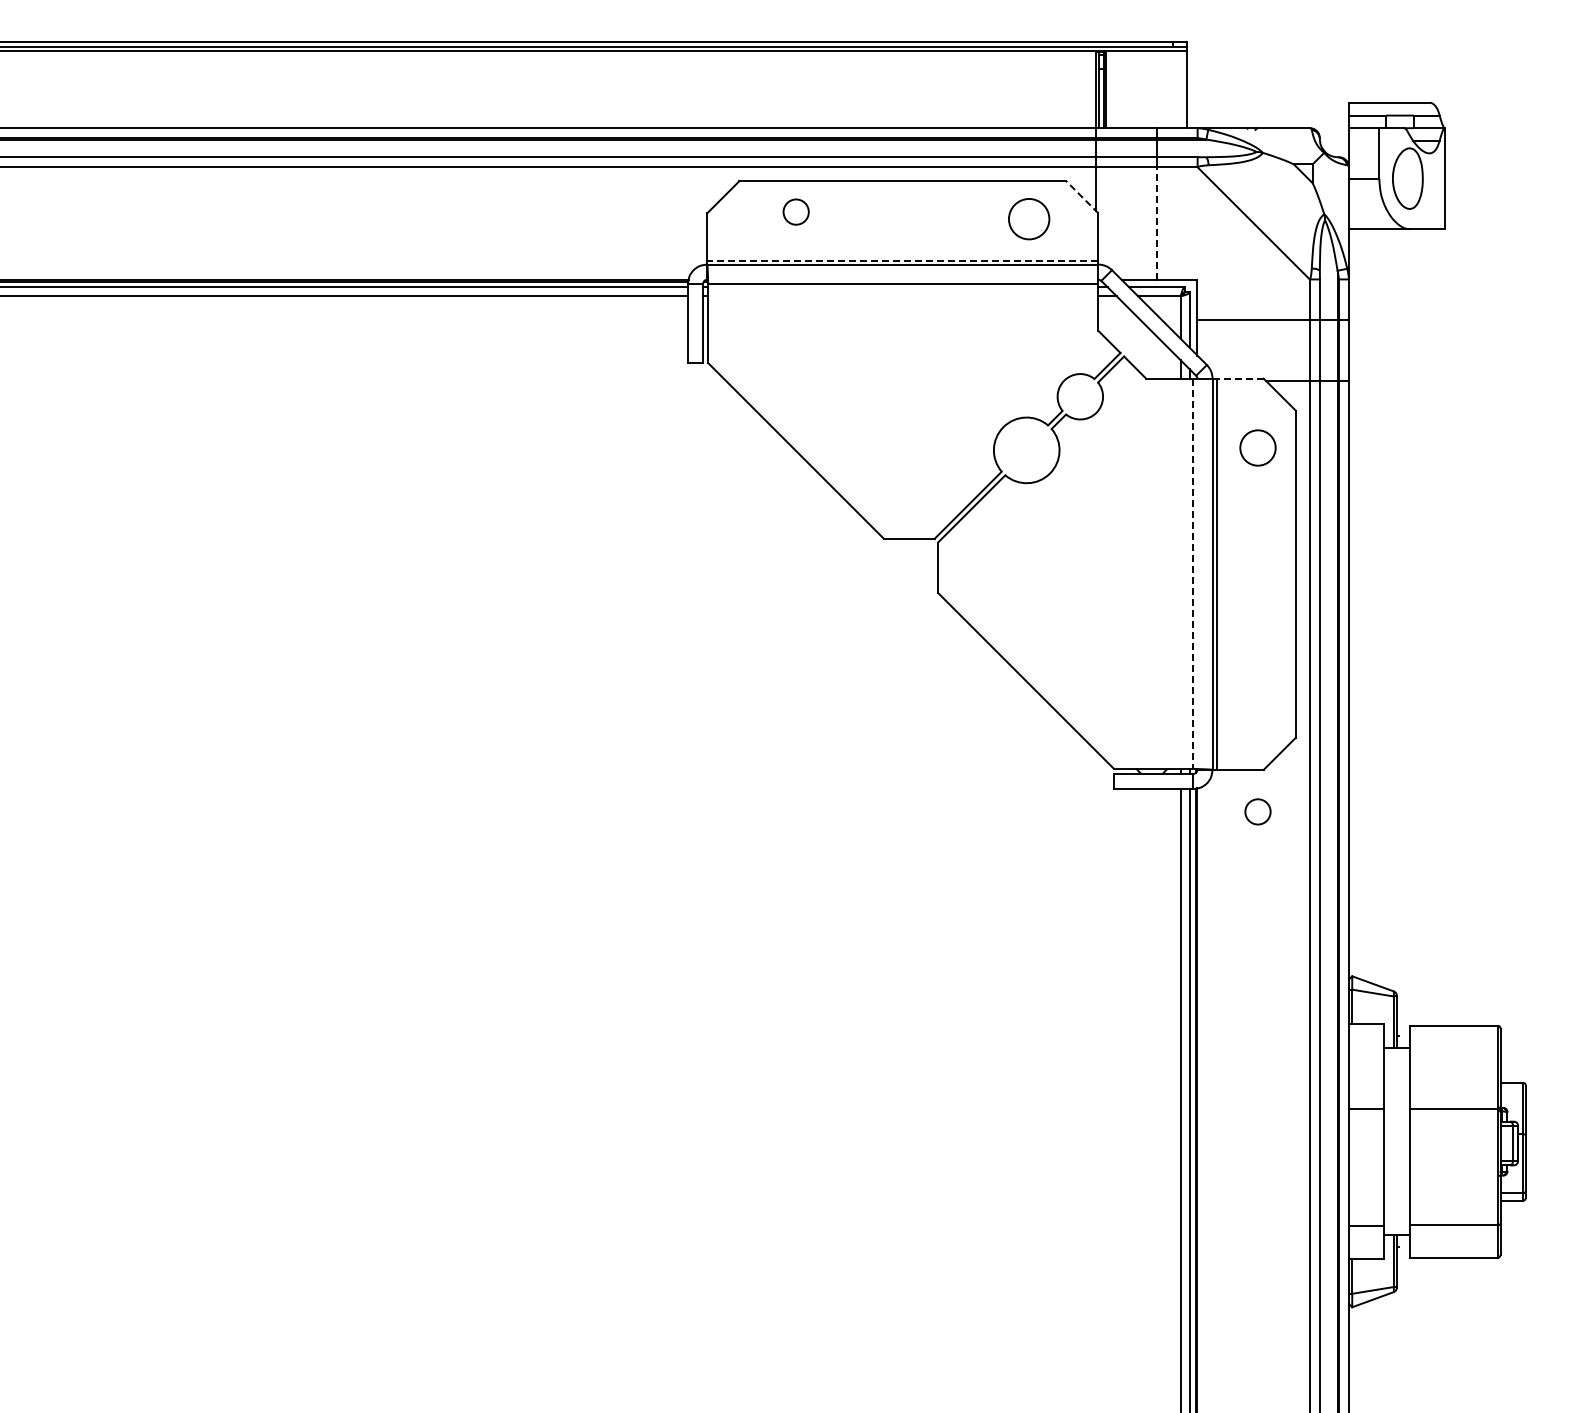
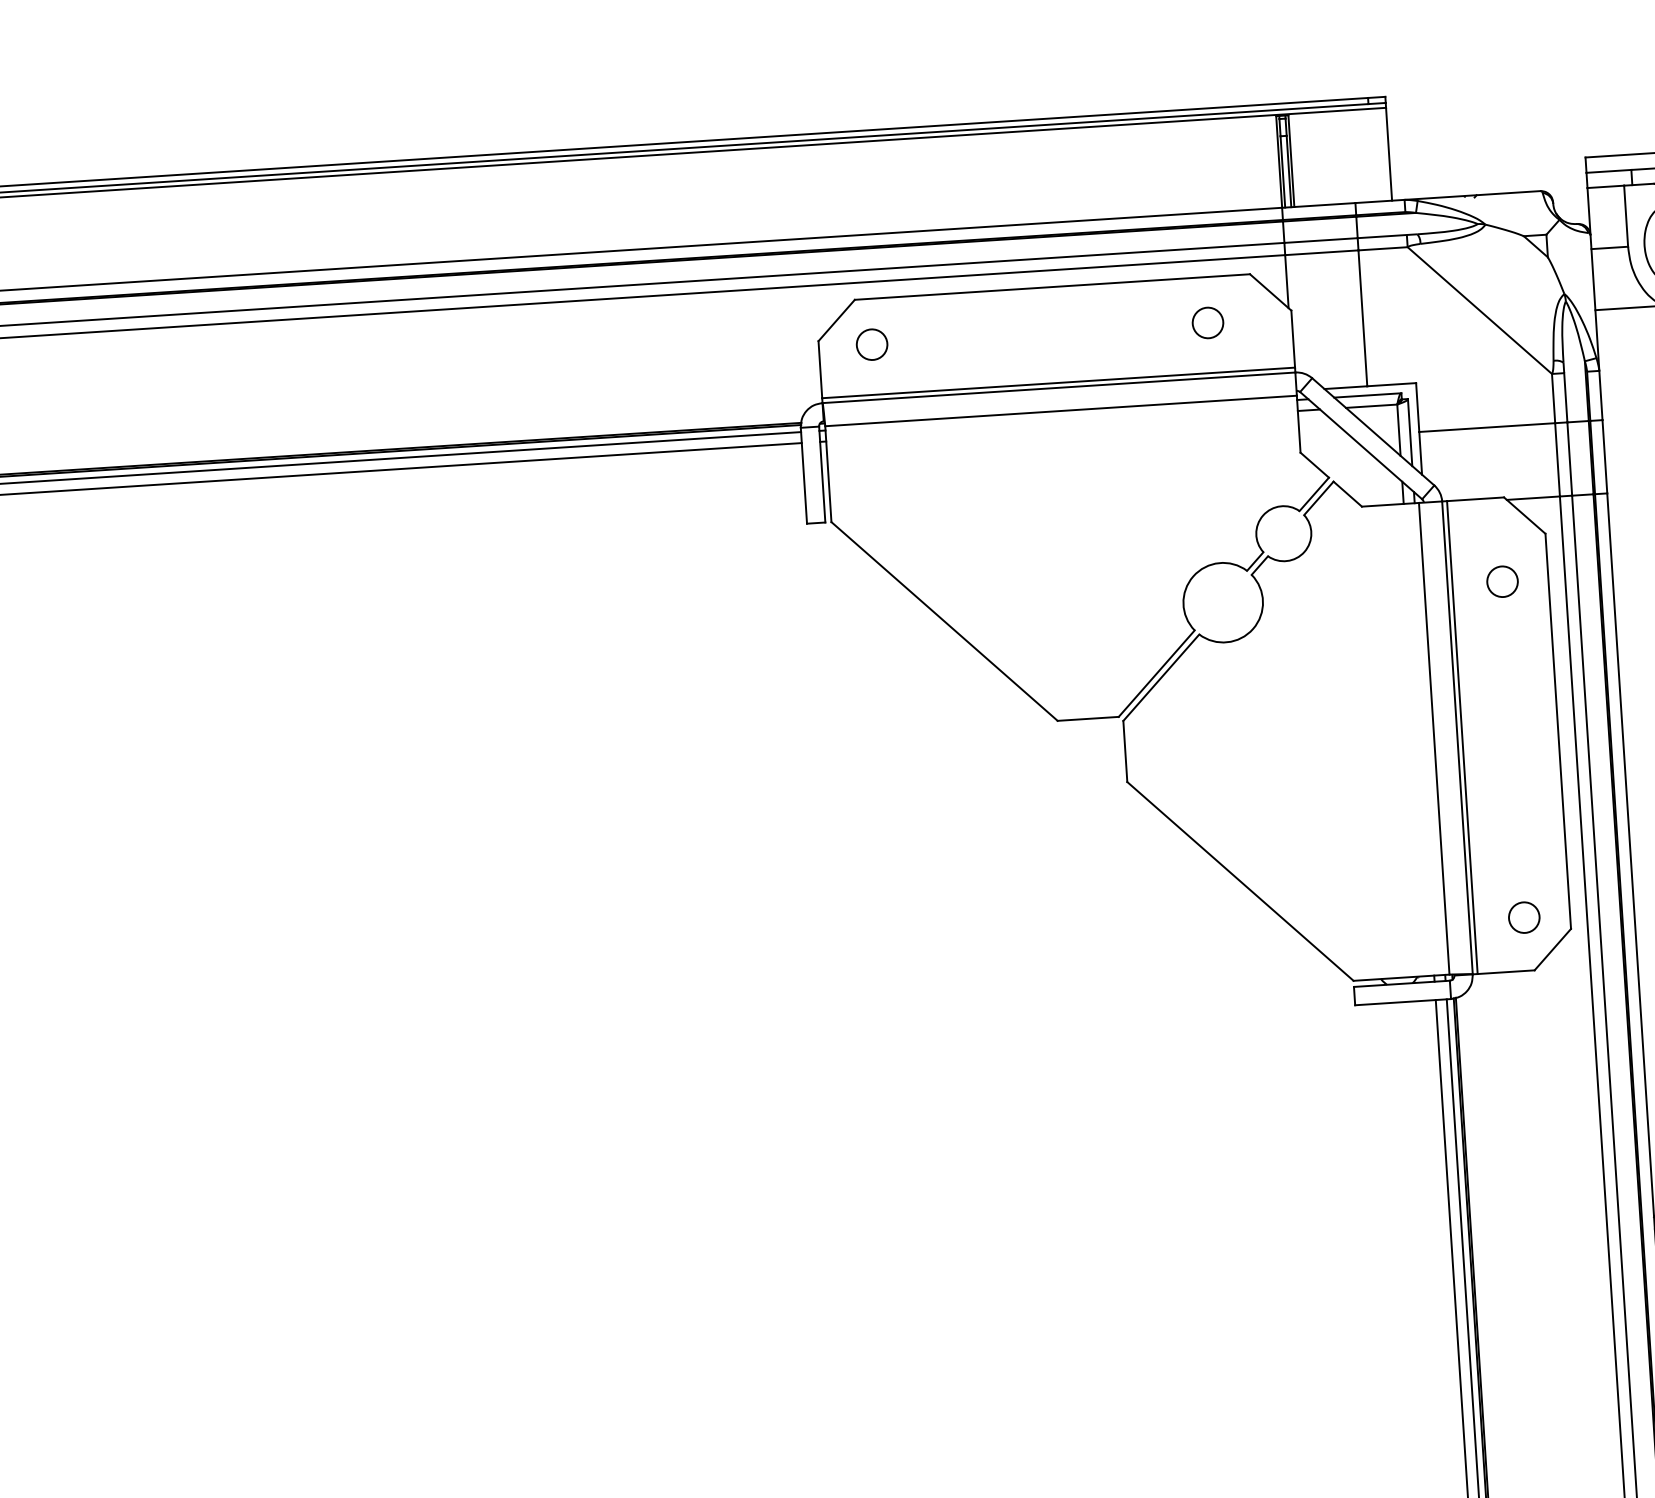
line: (1082, 197) -> (1270, 292), dashed -> solid
circle: (795, 211) -> (871, 344), moved
circle: (1028, 218) -> (1207, 322), size x0.62
line: (1156, 223) -> (1362, 318), dashed -> solid
line: (902, 260) -> (1058, 382), dashed -> solid
line: (1240, 378) -> (1475, 499), dashed -> solid
circle: (1257, 447) -> (1501, 581), size x0.71
line: (1193, 574) -> (1434, 739), dashed -> solid
circle: (1257, 811) -> (1523, 917), moved

